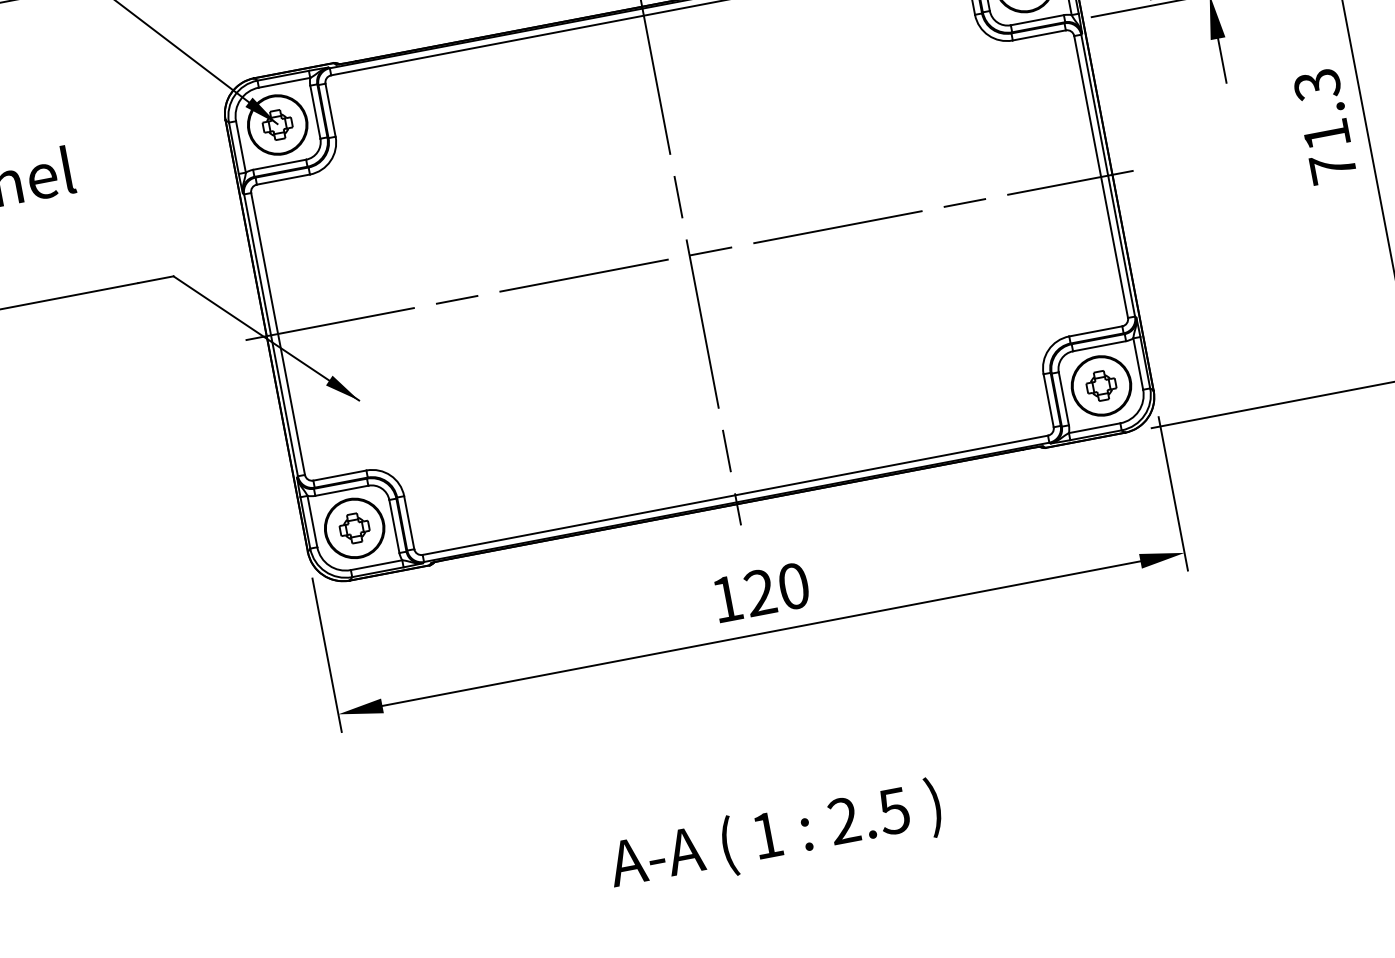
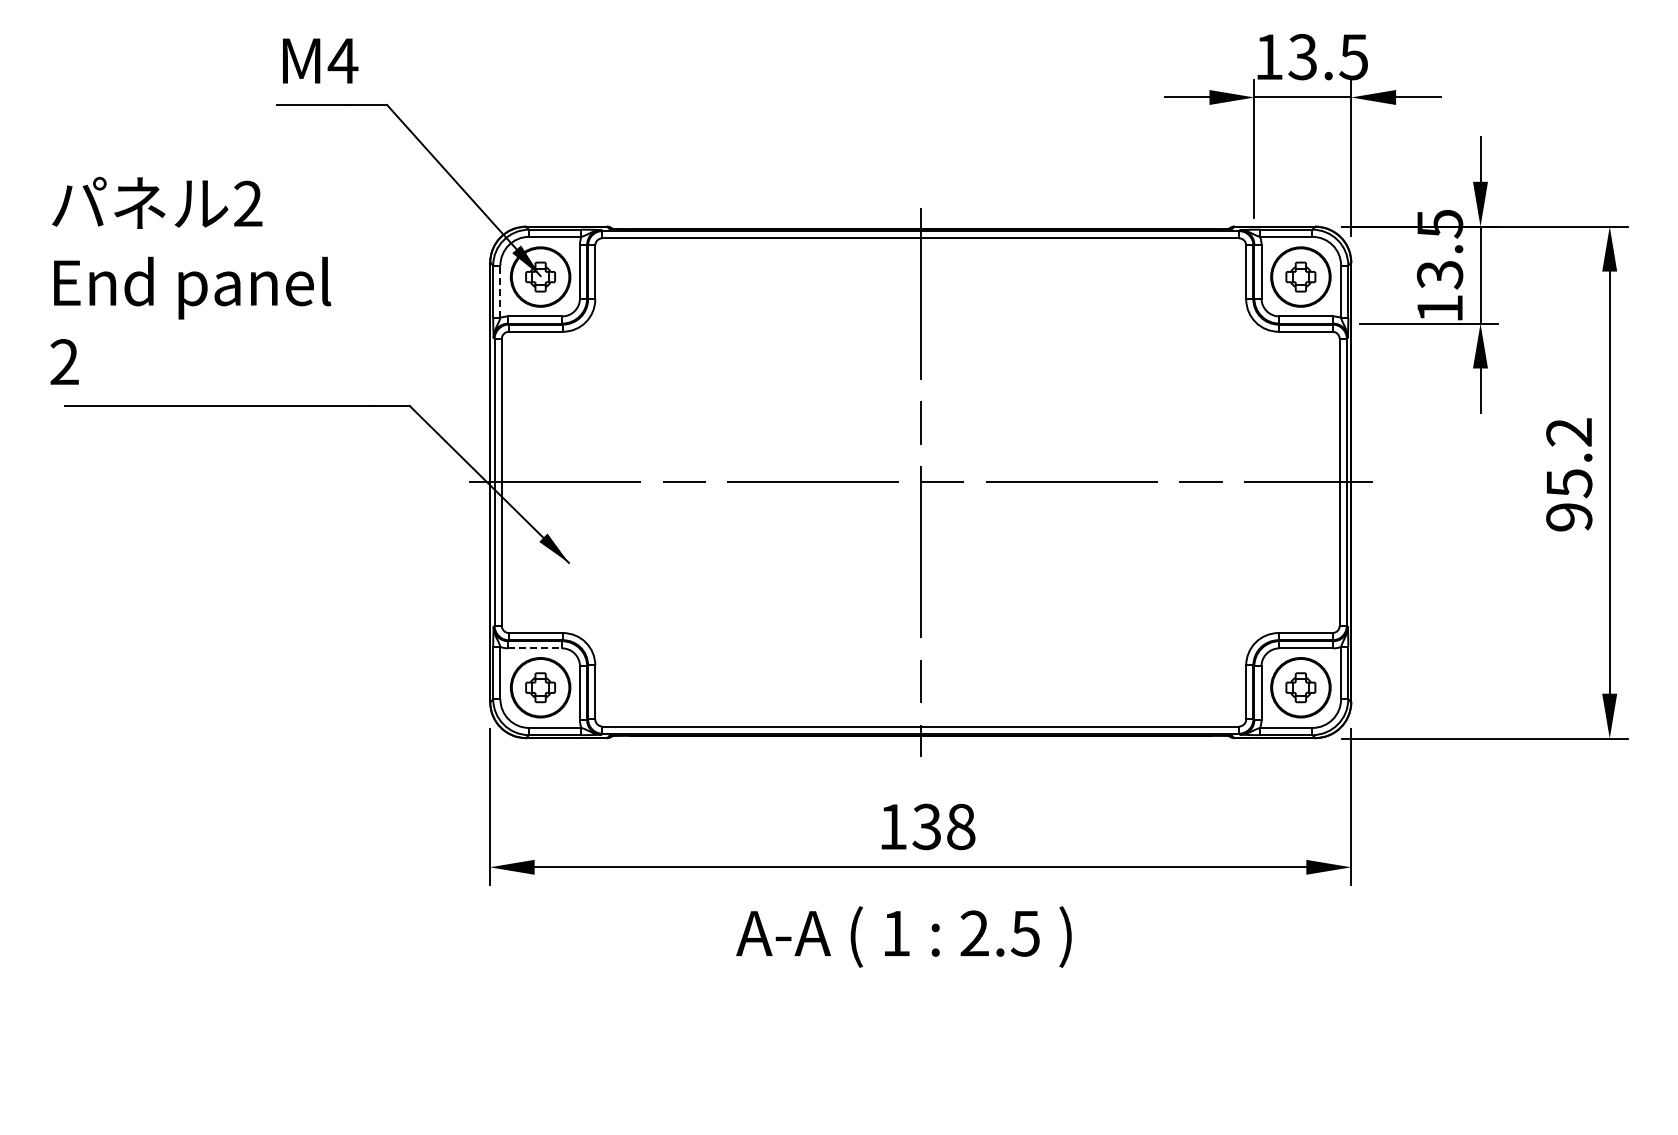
text: (1325, 126) -> (1569, 474), 71.3 -> 95.2
line: (241, 146) -> (500, 291), solid -> dashed
line: (342, 490) -> (535, 648), solid -> dashed
text: (776, 589) -> (943, 826), 120 -> 138
text: (774, 836) -> (903, 936), moved

